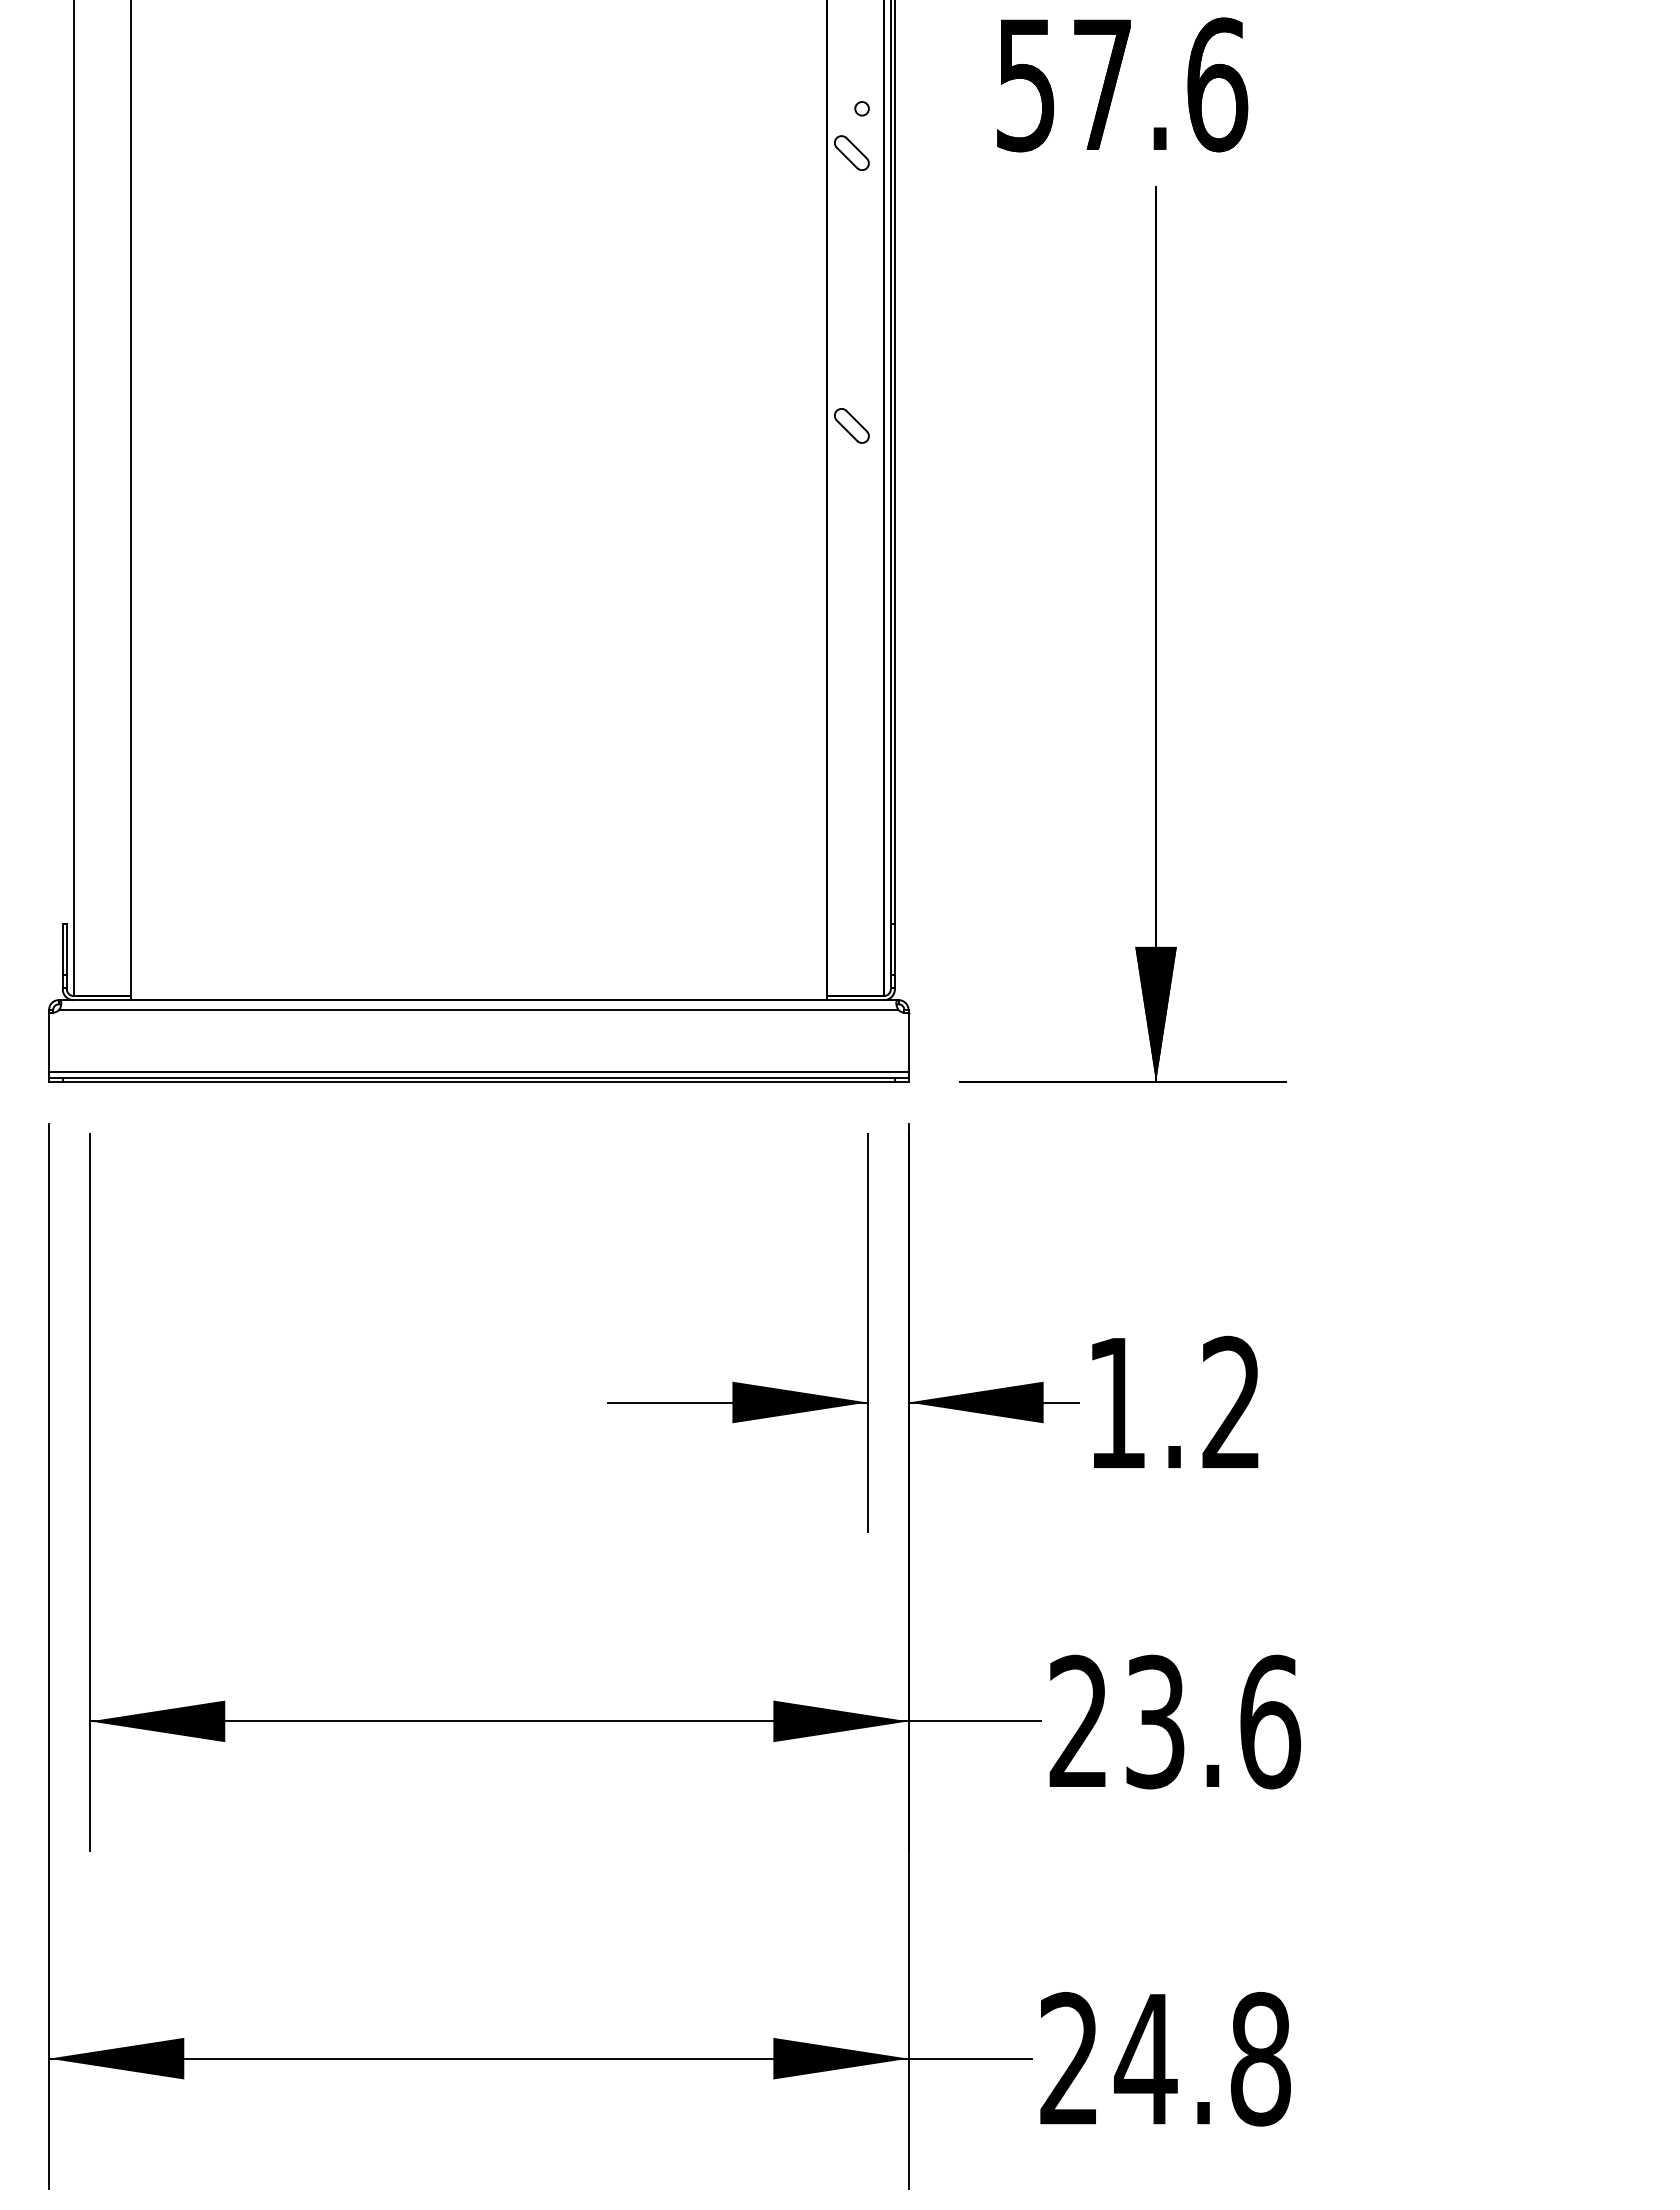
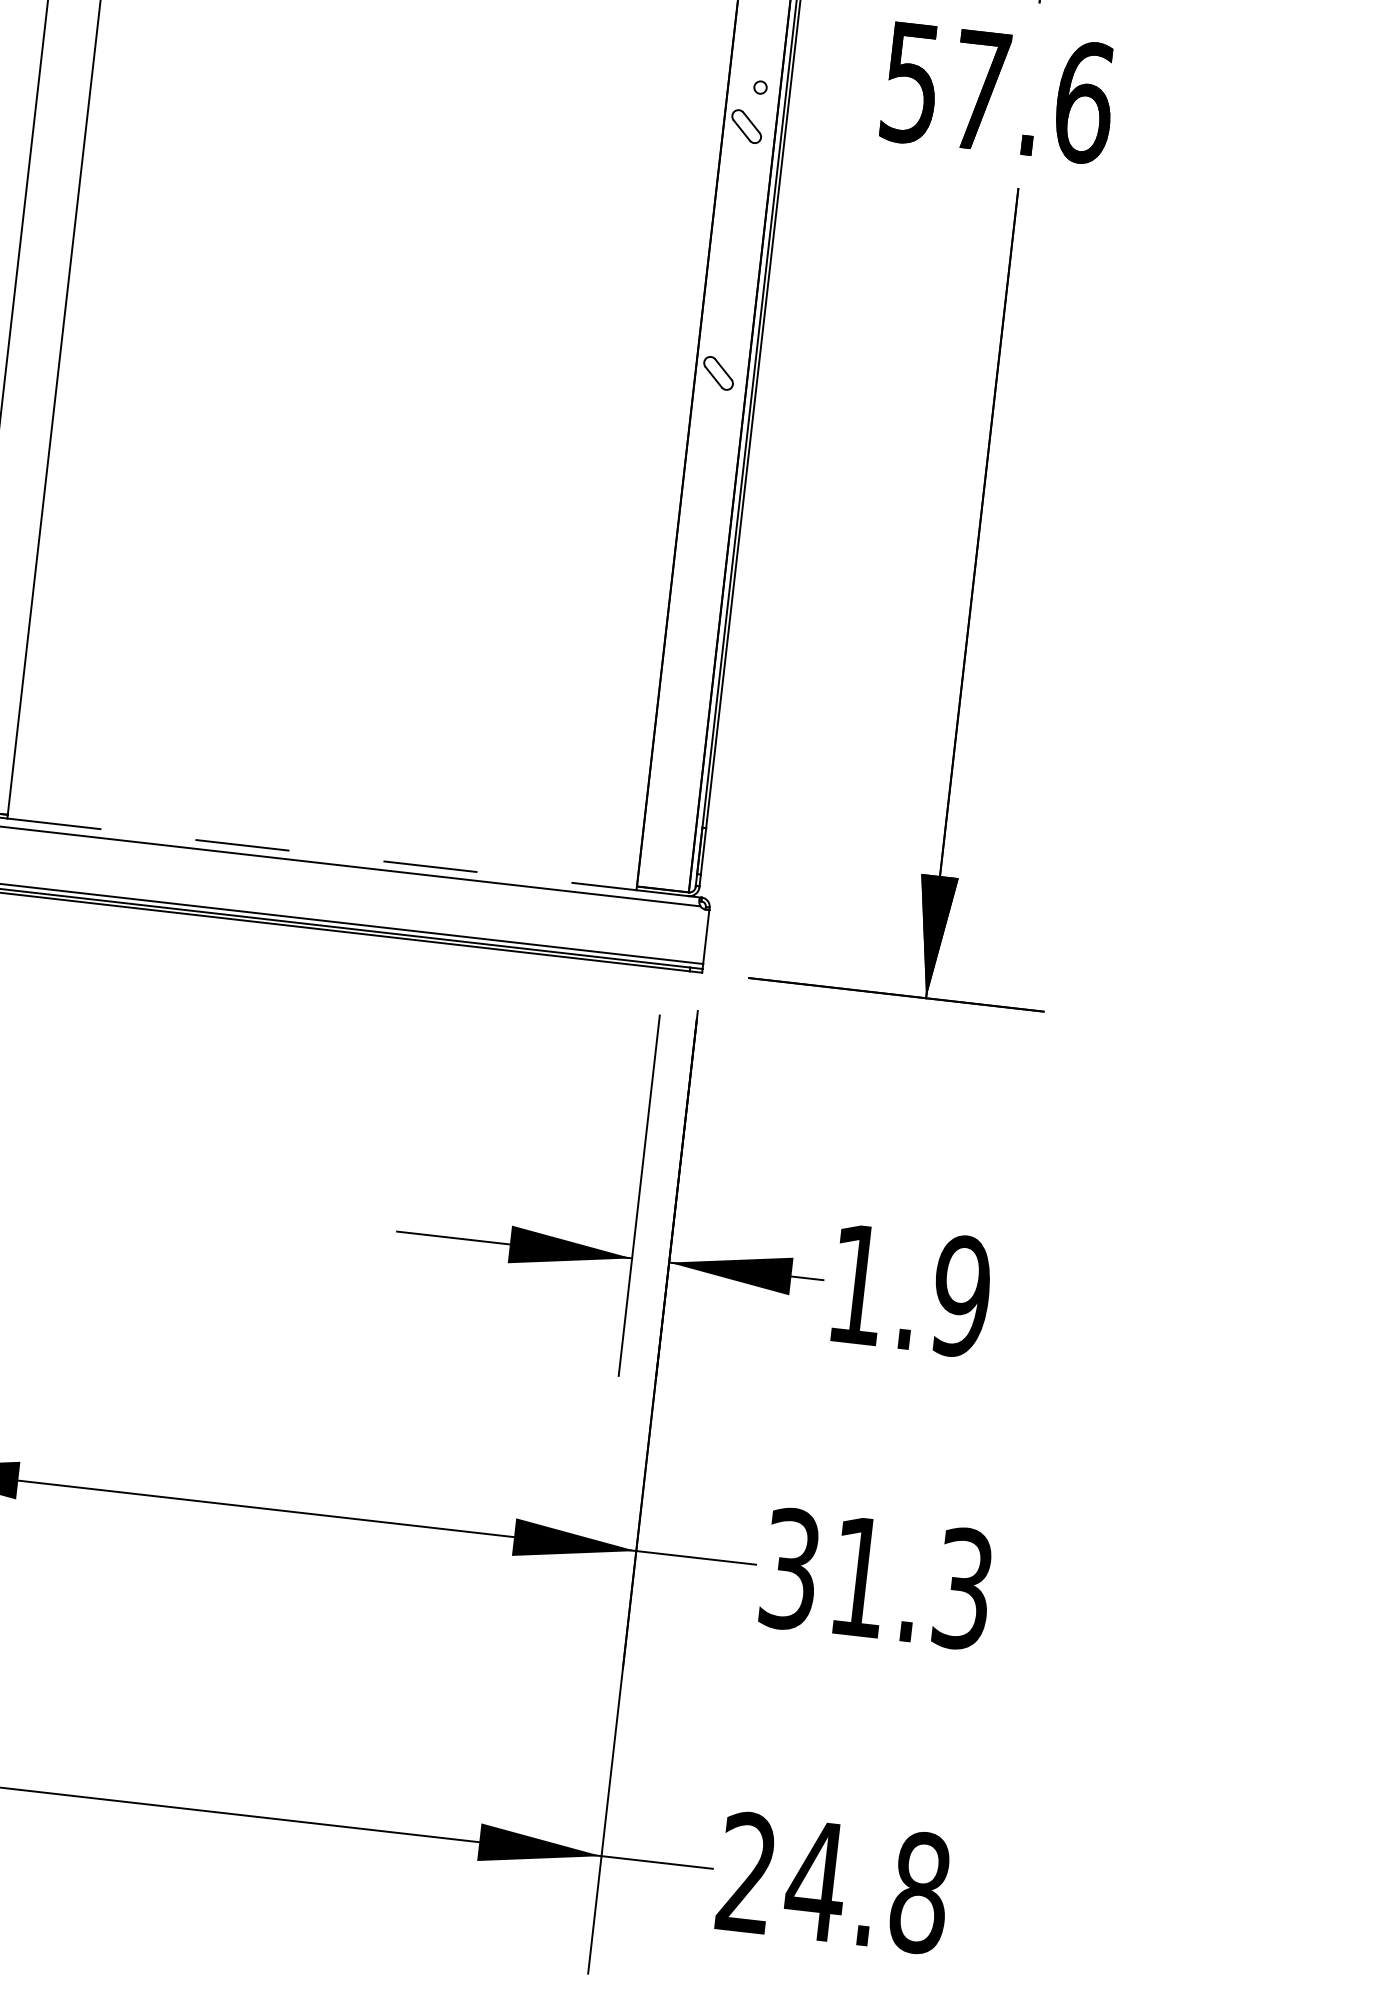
line: (478, 1000) -> (321, 854), solid -> dashed
text: (1231, 1402) -> (961, 1295), 1.2 -> 1.9
text: (1174, 1721) -> (876, 1578), 23.6 -> 31.3

